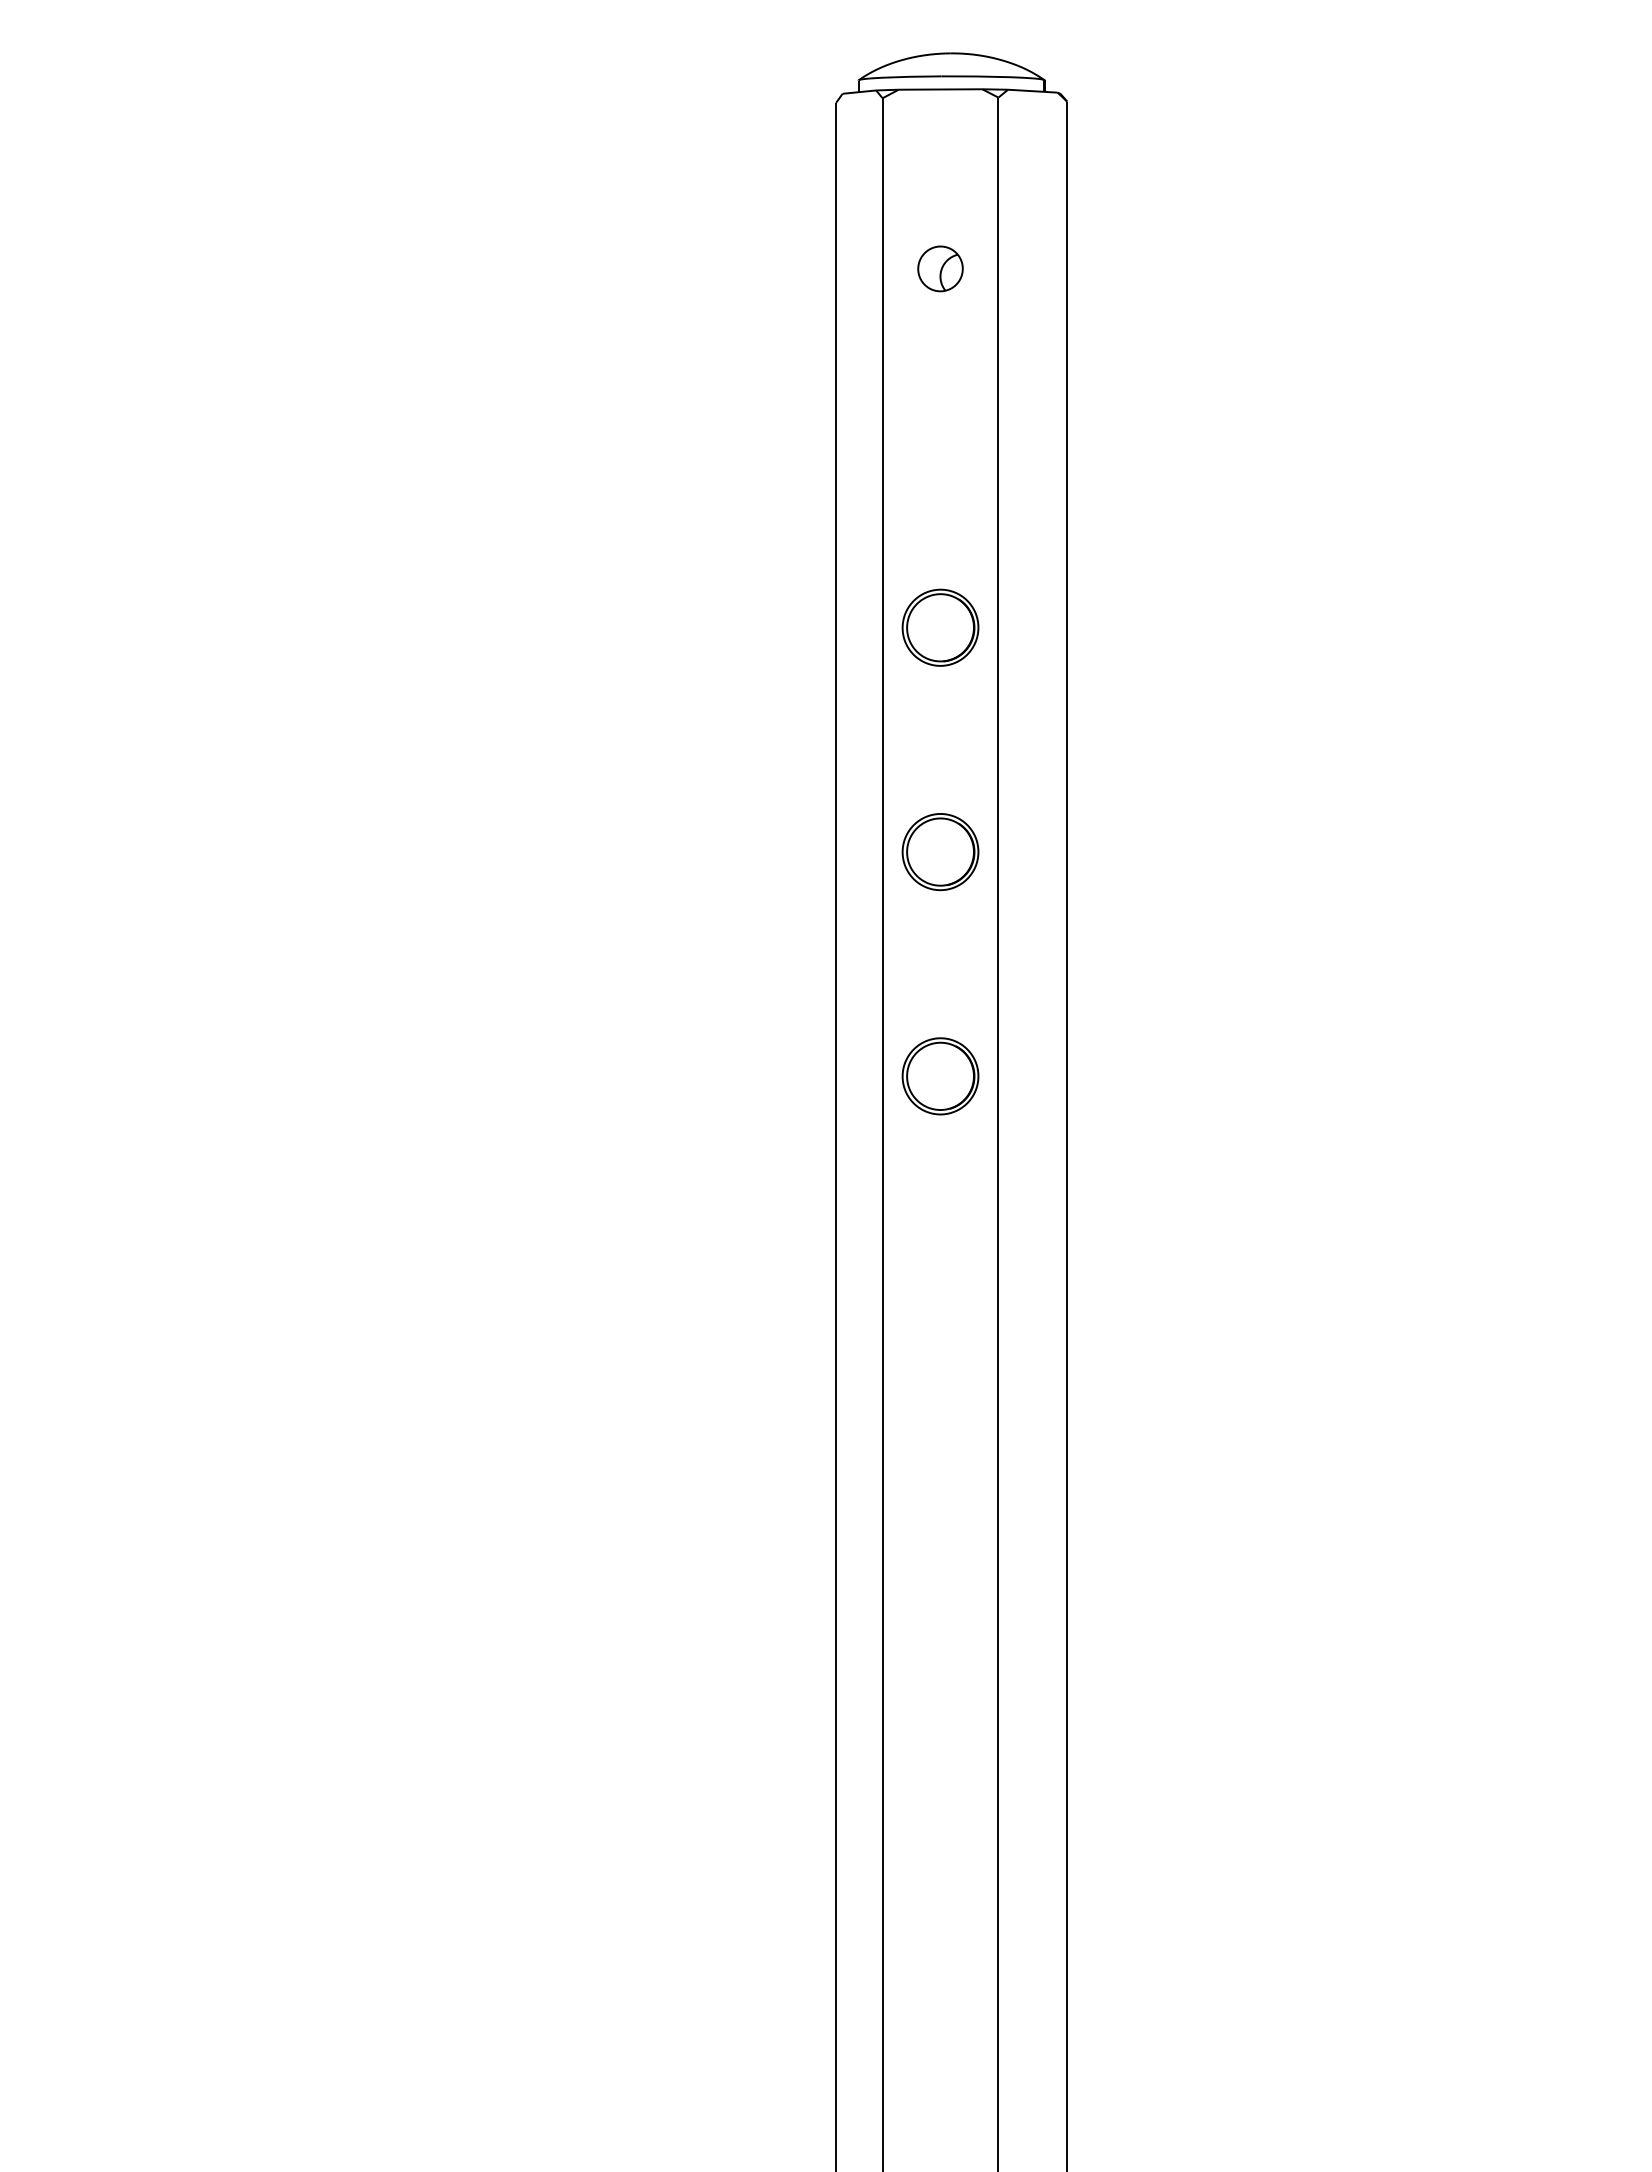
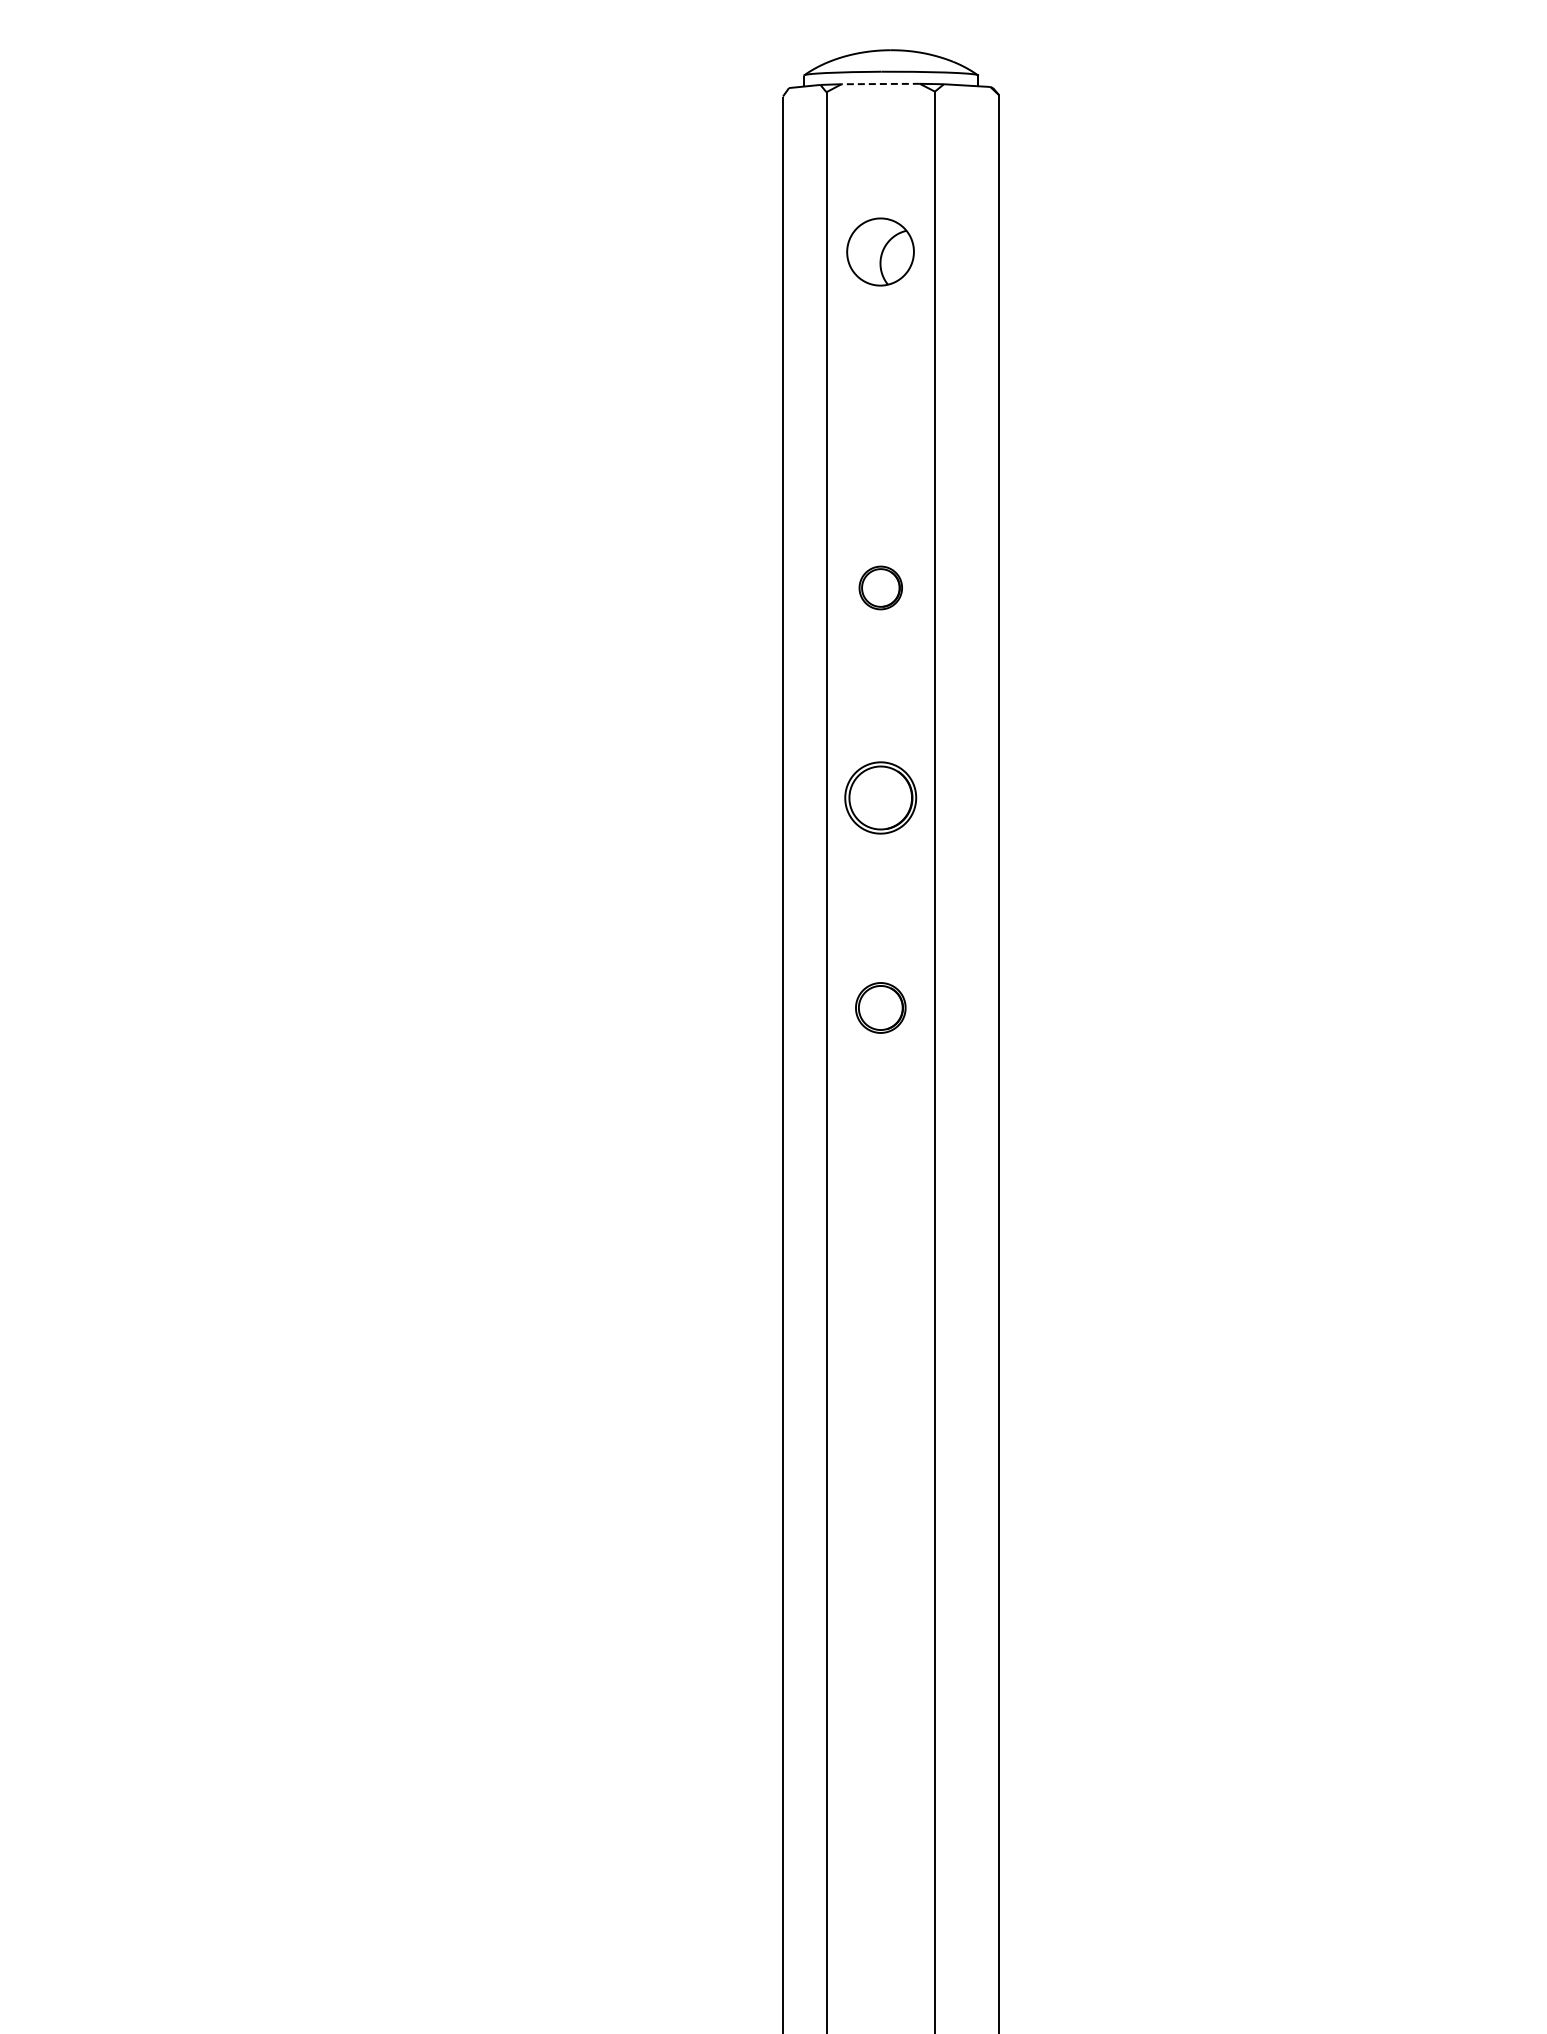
line: (940, 89) -> (880, 84), solid -> dashed
part: (940, 268) -> (880, 251), size x1.6
part: (940, 627) -> (880, 587), size x0.6
part: (940, 1075) -> (880, 1007), size x0.7

